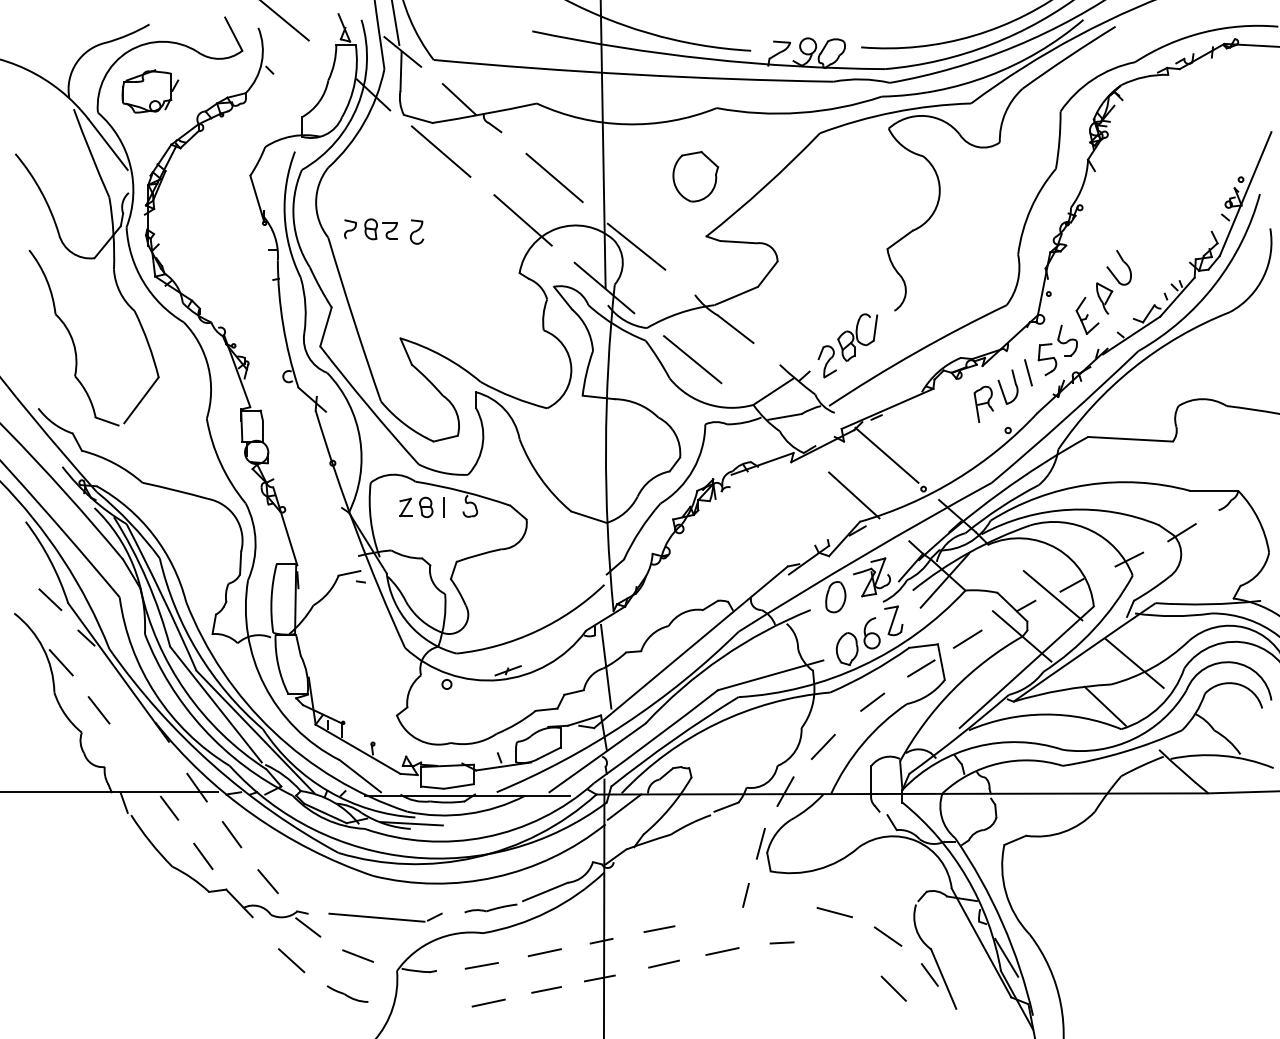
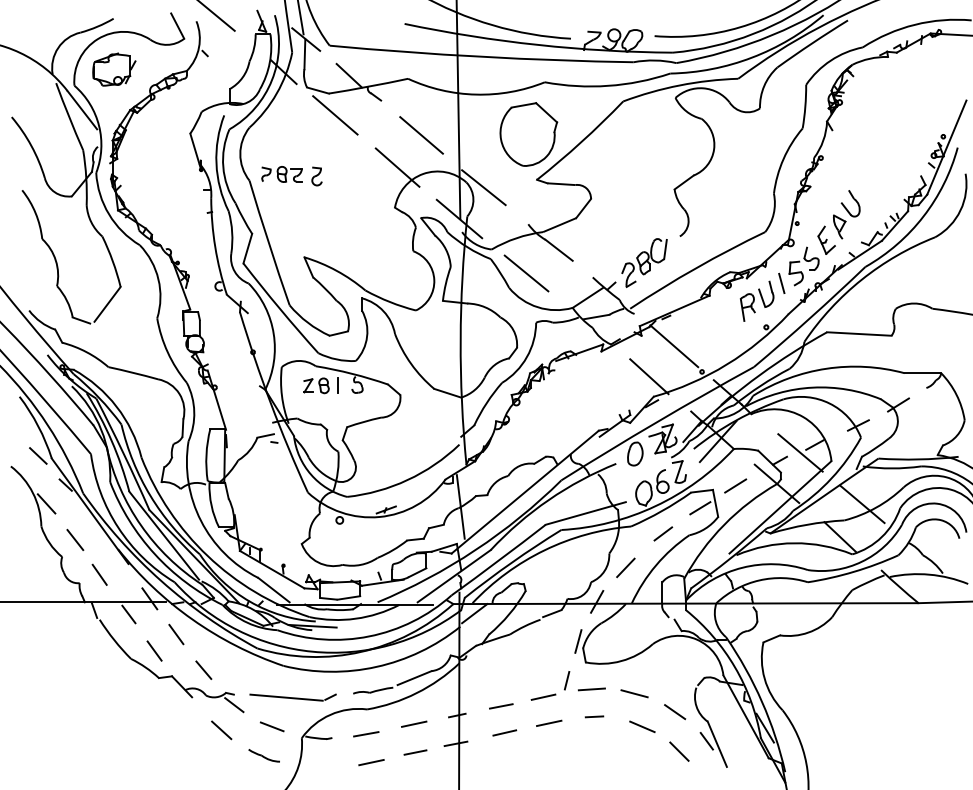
part: (695, 176) -> (528, 134), size x1.67
line: (130, 755) -> (99, 574), added
line: (778, 906) -> (591, 689), added
line: (714, 916) -> (543, 696), added
line: (845, 955) -> (642, 726), added

